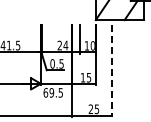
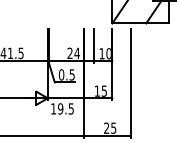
line: (111, 71) -> (130, 83), dashed -> solid
text: (45, 92) -> (53, 108), 69.5 -> 19.5

